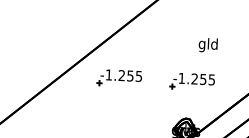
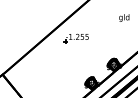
part: (190, 81) -> (115, 38), removed

